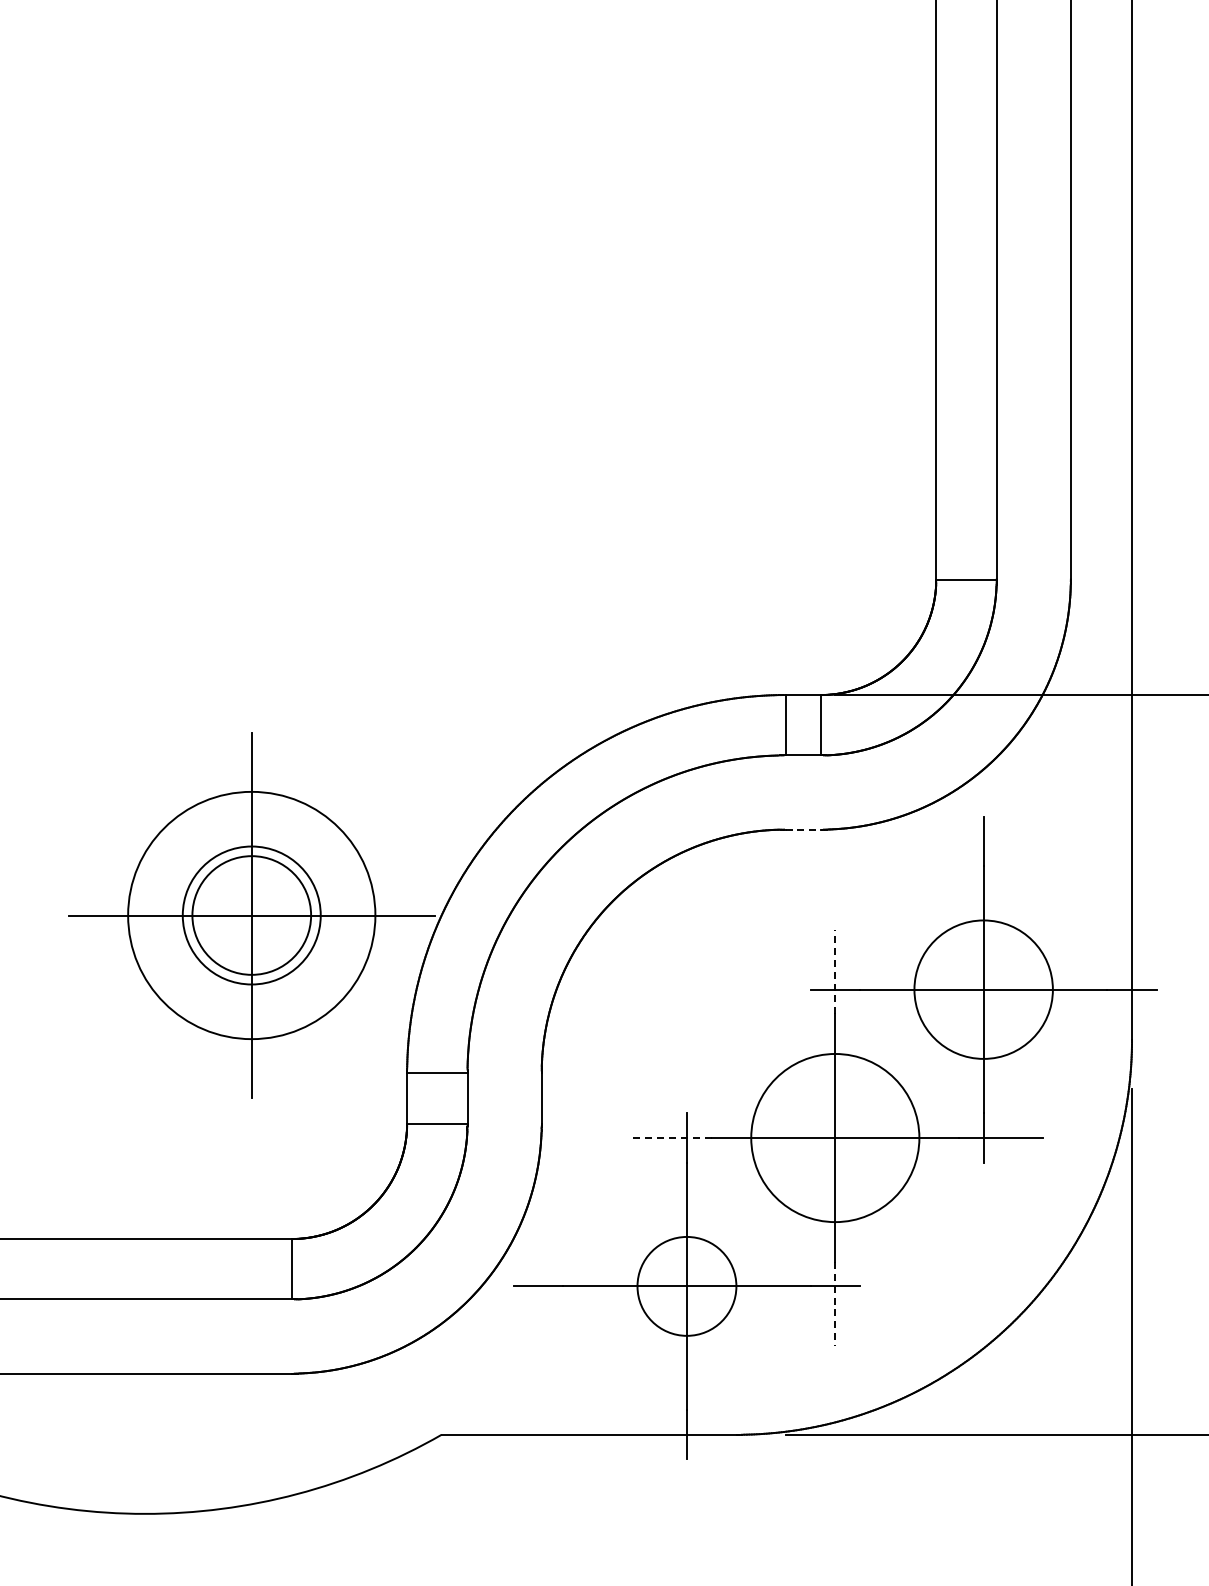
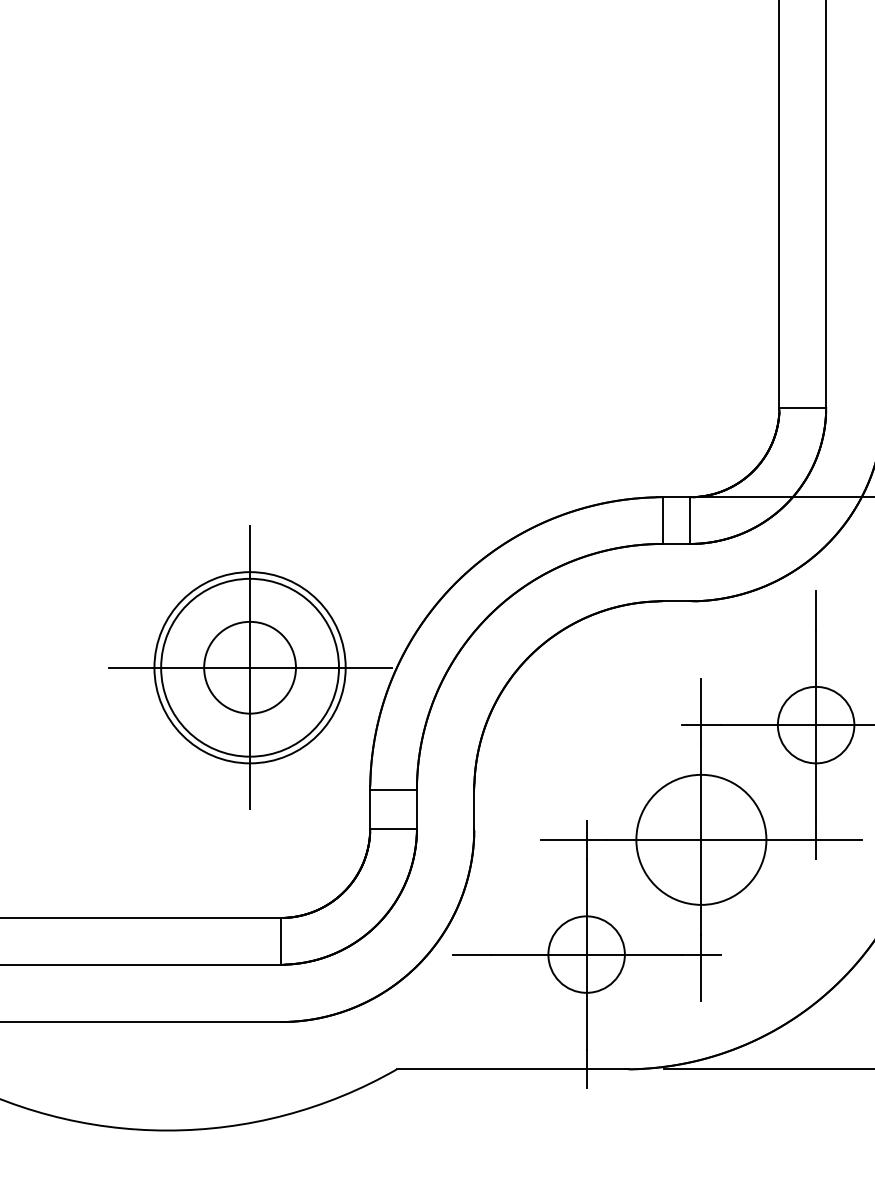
line: (803, 829) -> (676, 601), dashed -> solid
circle: (251, 915) -> (249, 667), size x1.67
line: (835, 971) -> (701, 711), dashed -> solid
circle: (983, 989) -> (815, 724), size x0.71
line: (669, 1138) -> (573, 840), dashed -> solid
line: (835, 1304) -> (701, 968), dashed -> solid

